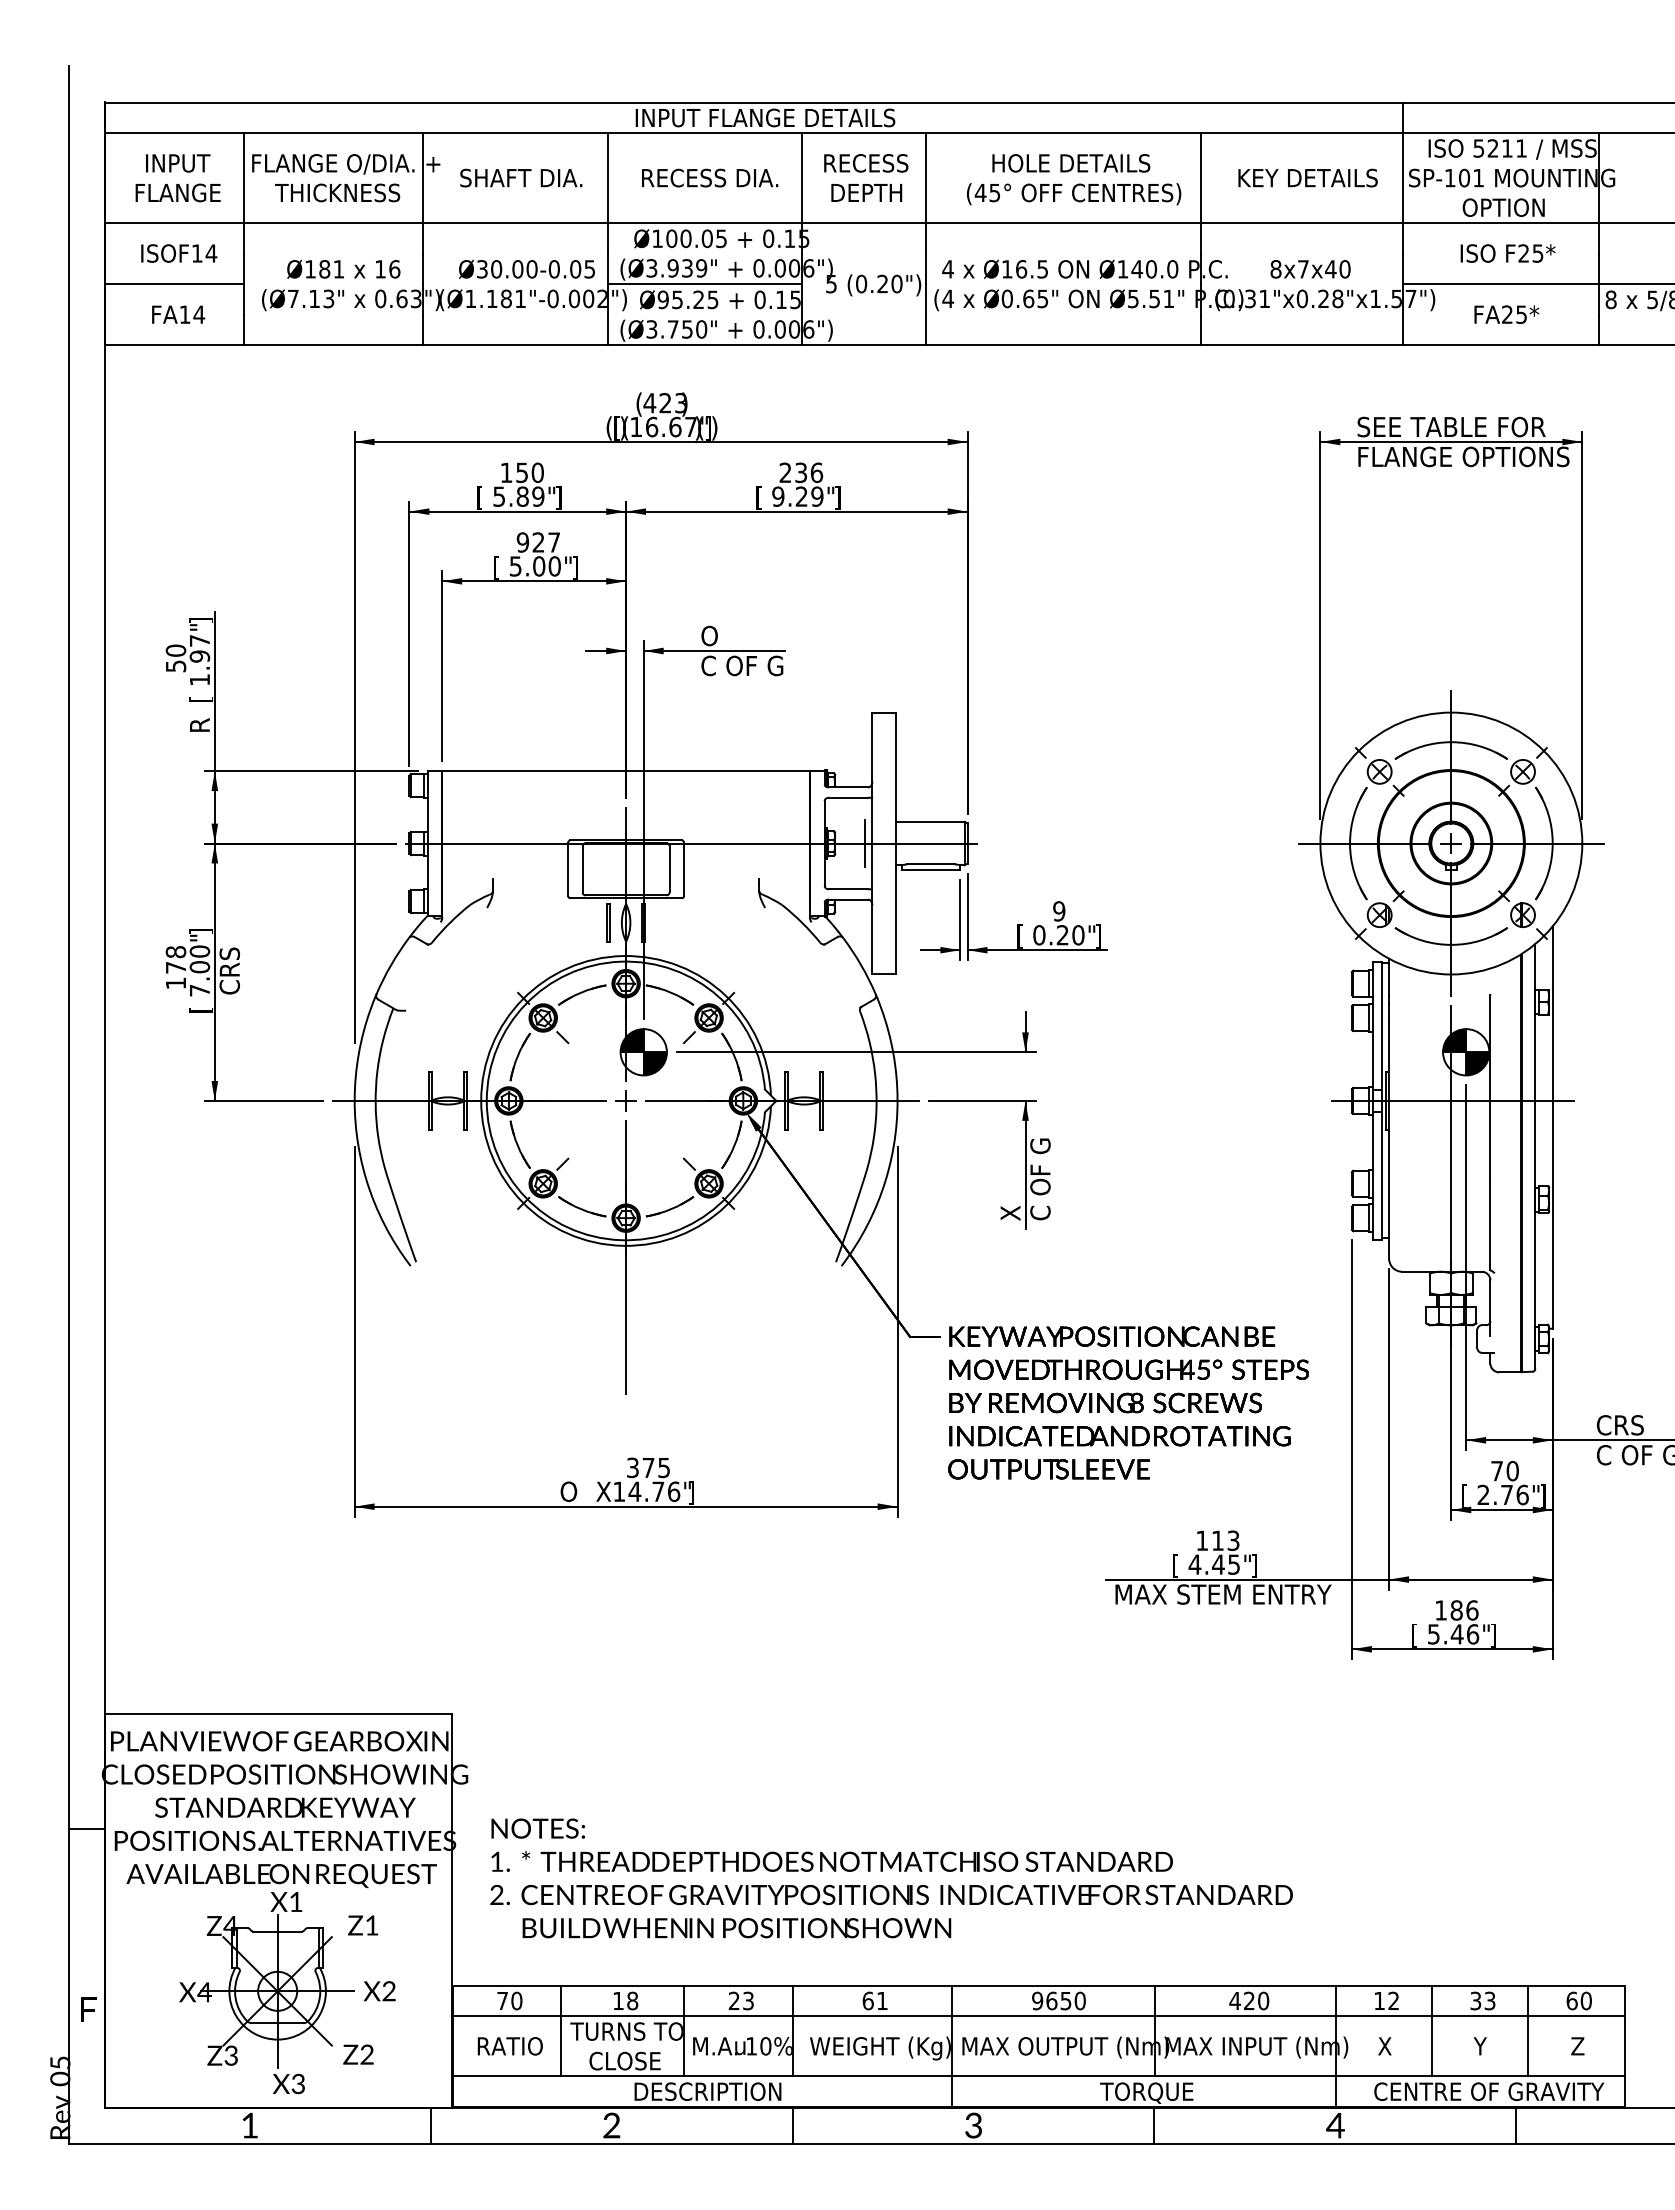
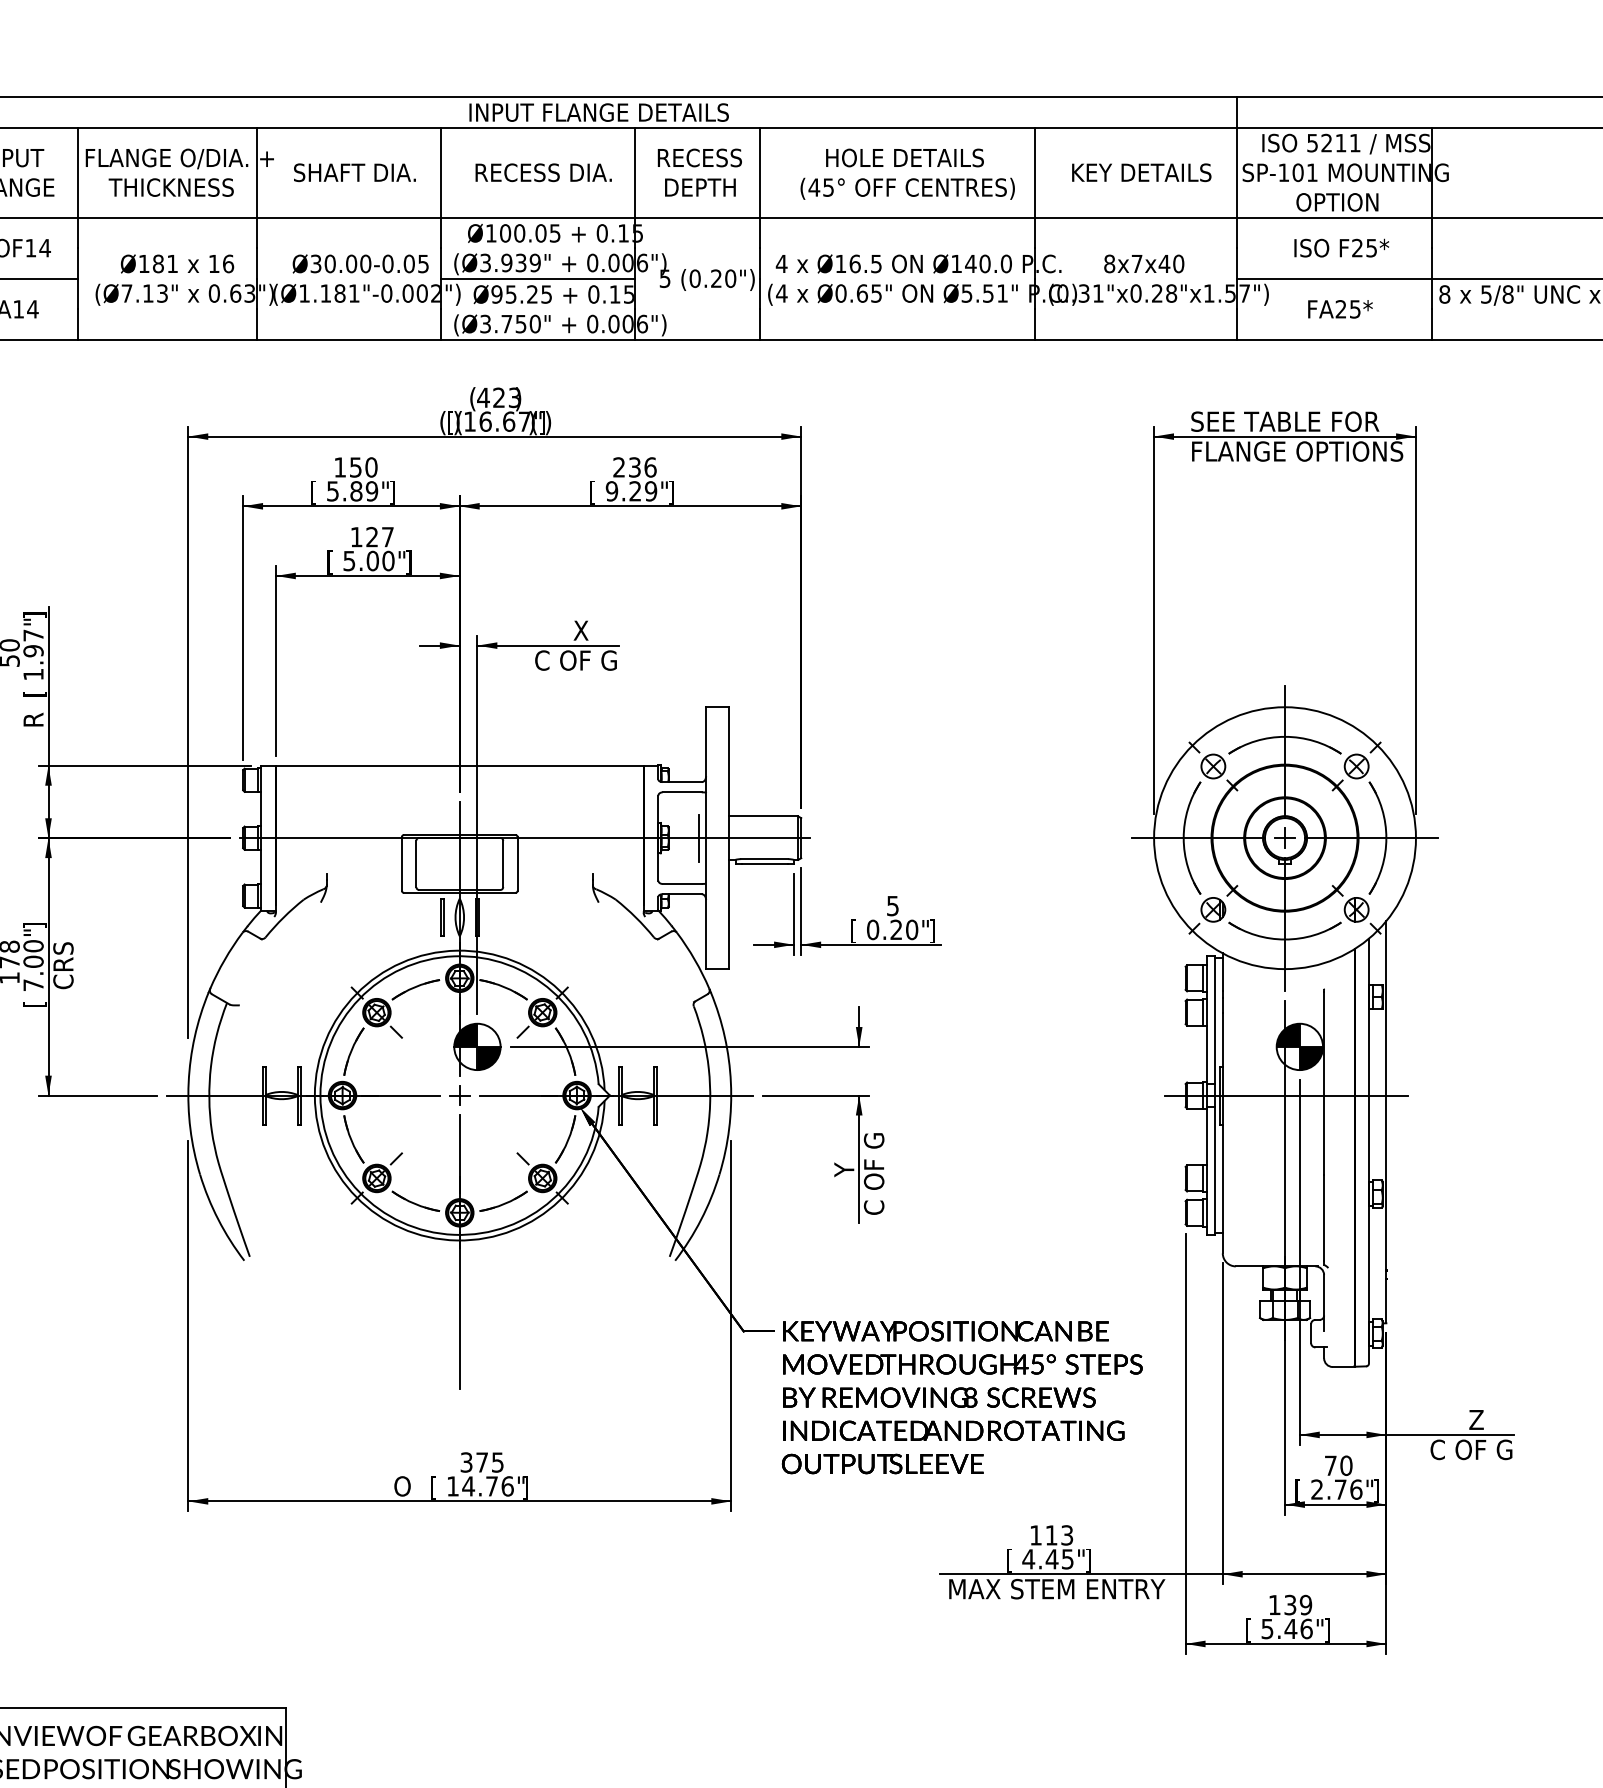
text: (522, 542) -> (356, 537), 927 -> 127
text: (727, 635) -> (561, 630), O -> X
text: (1059, 911) -> (893, 906), 9 -> 5
text: (1010, 1194) -> (844, 1189), X -> Y
text: (1623, 1425) -> (1457, 1420), CRS -> Z
text: (603, 1492) -> (437, 1487), X -> [
text: (1464, 1610) -> (1298, 1605), 186 -> 139

